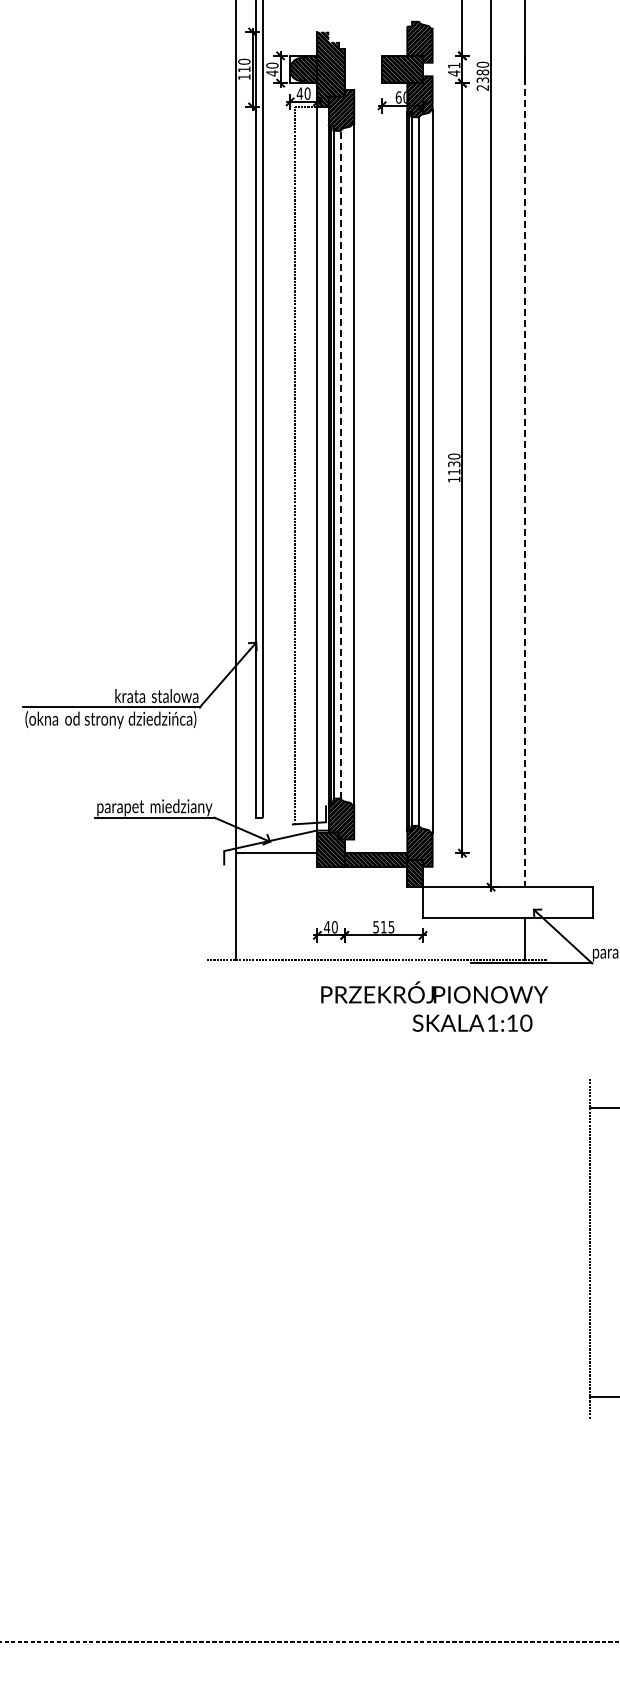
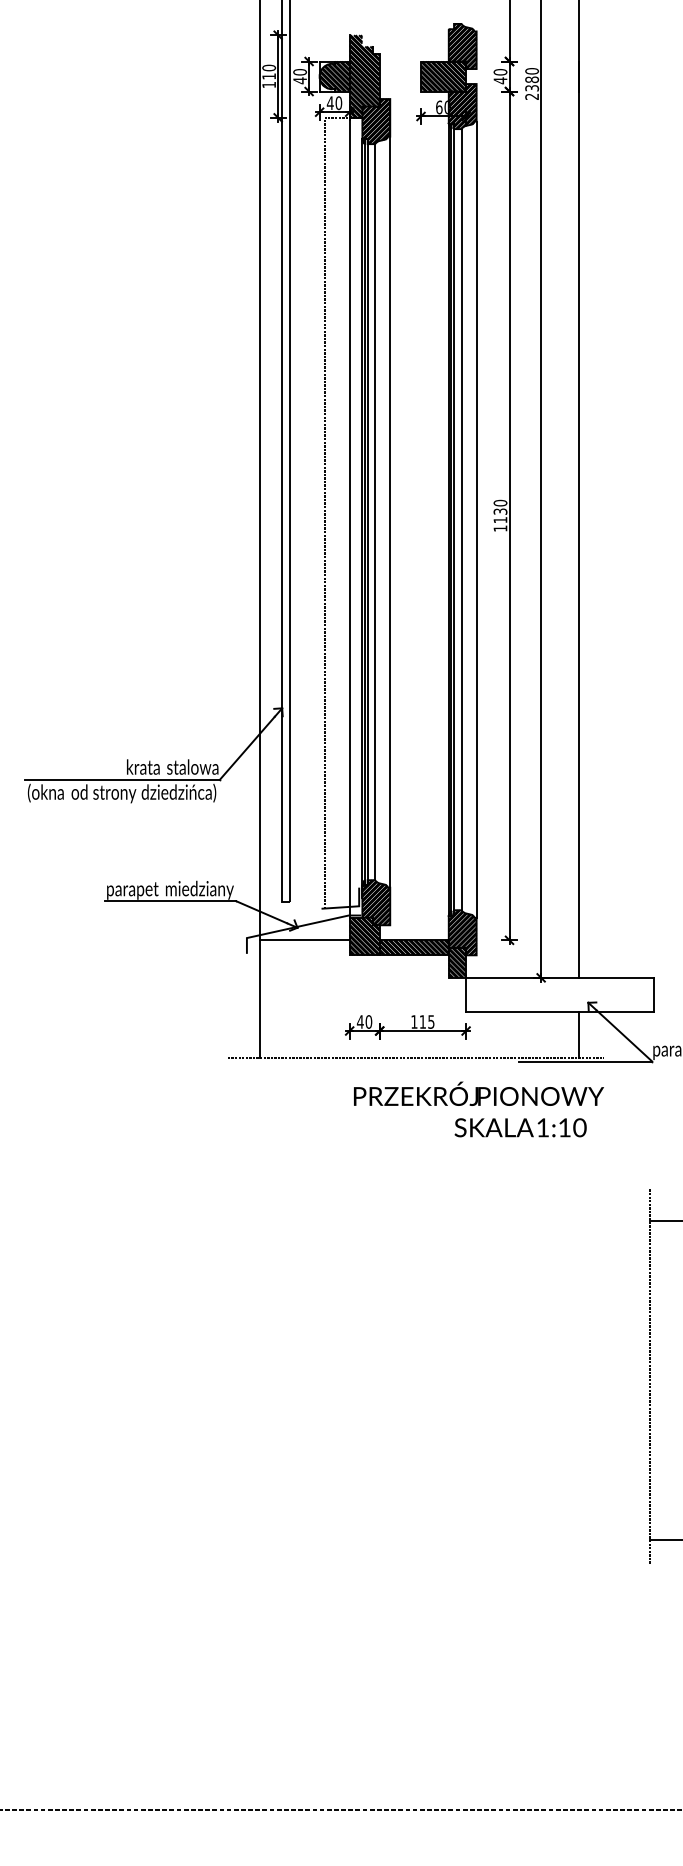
text: (454, 65) -> (500, 72), 41 -> 40
line: (340, 464) -> (375, 511), dashed -> solid
line: (525, 471) -> (579, 519), dashed -> solid
text: (375, 927) -> (413, 1022), 515 -> 115

